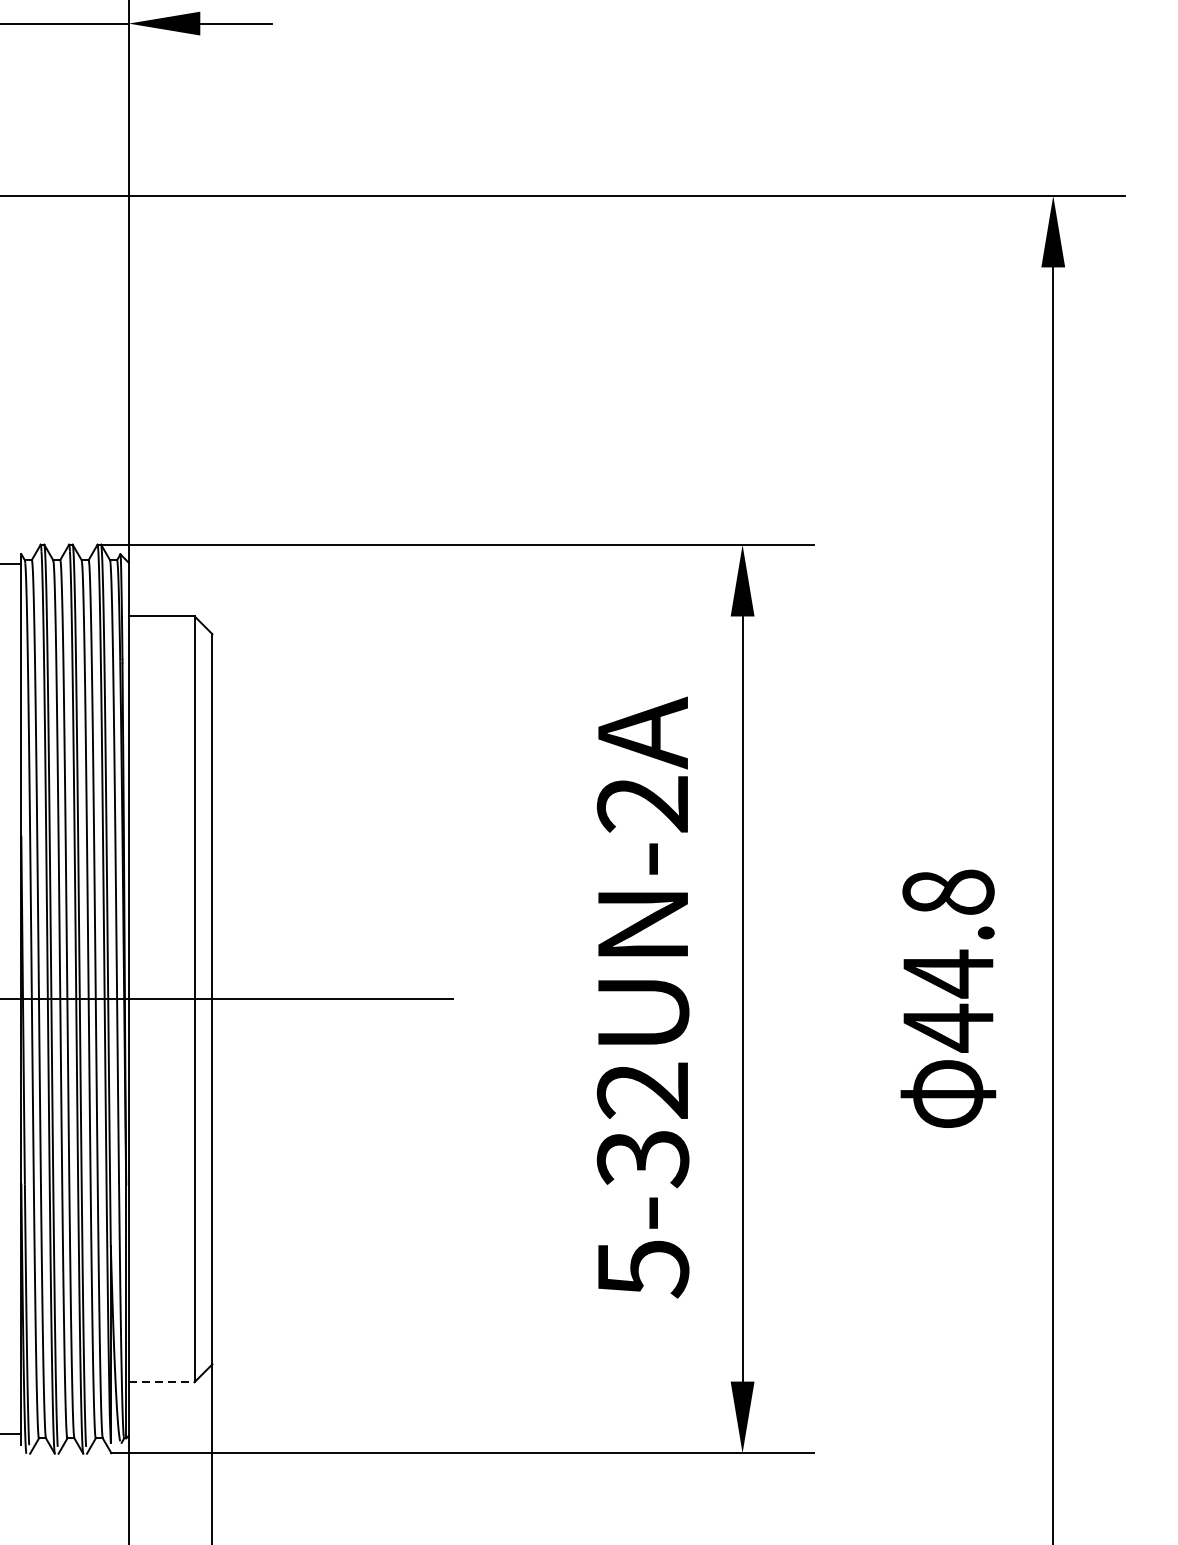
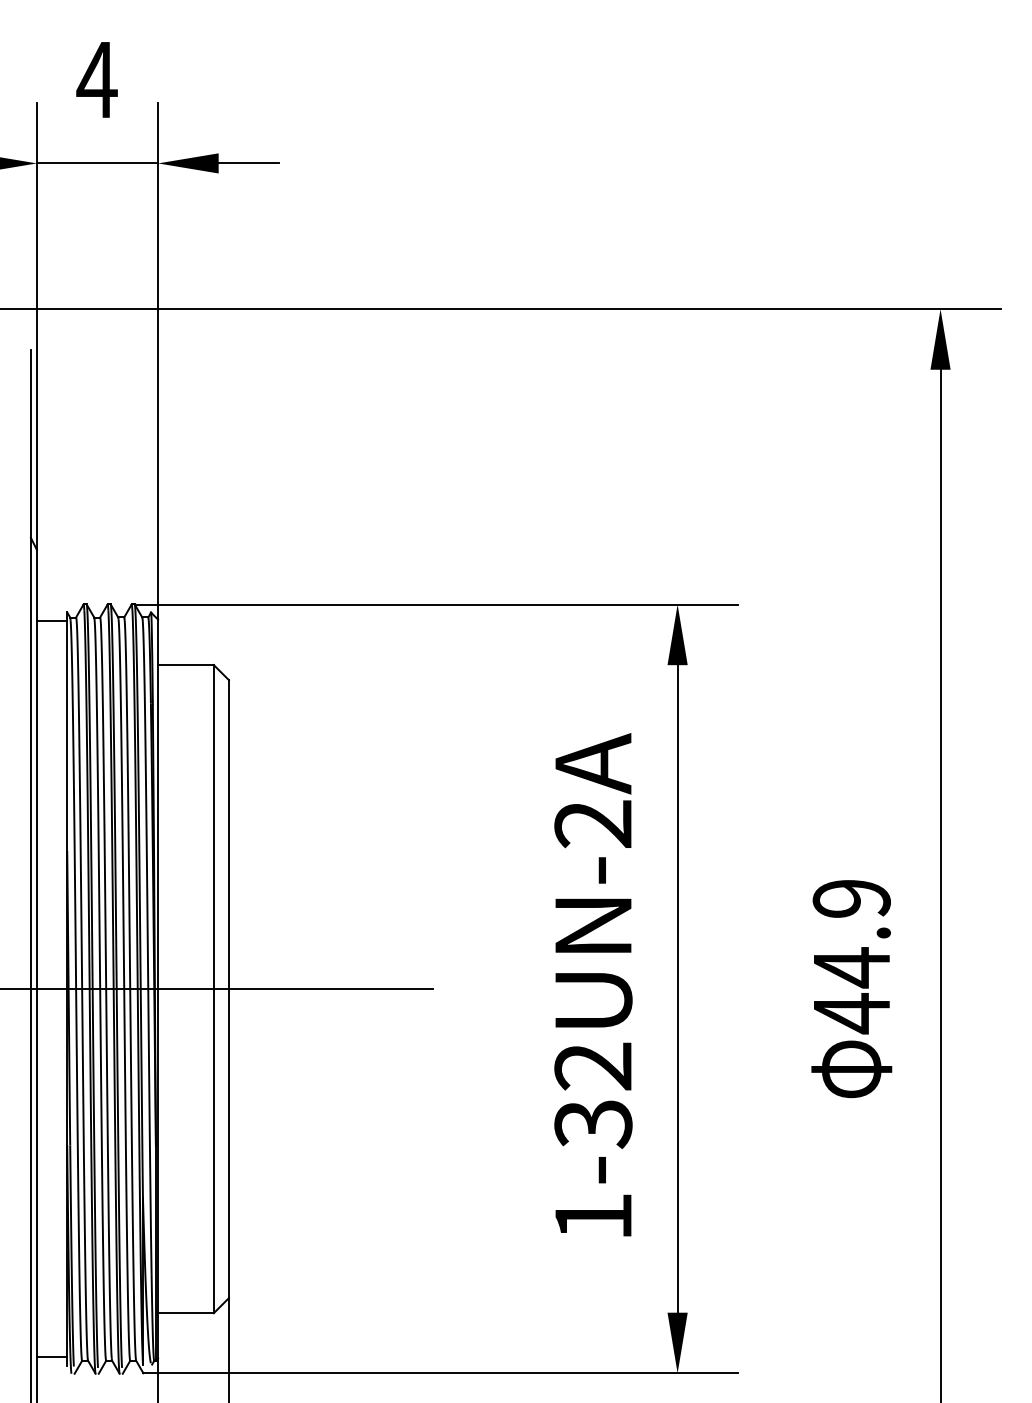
text: (948, 892) -> (851, 898), 44.8 -> 44.9
text: (643, 1269) -> (593, 1217), 5-32UN-2A -> 1-32UN-2A
line: (161, 1382) -> (185, 1313), dashed -> solid

